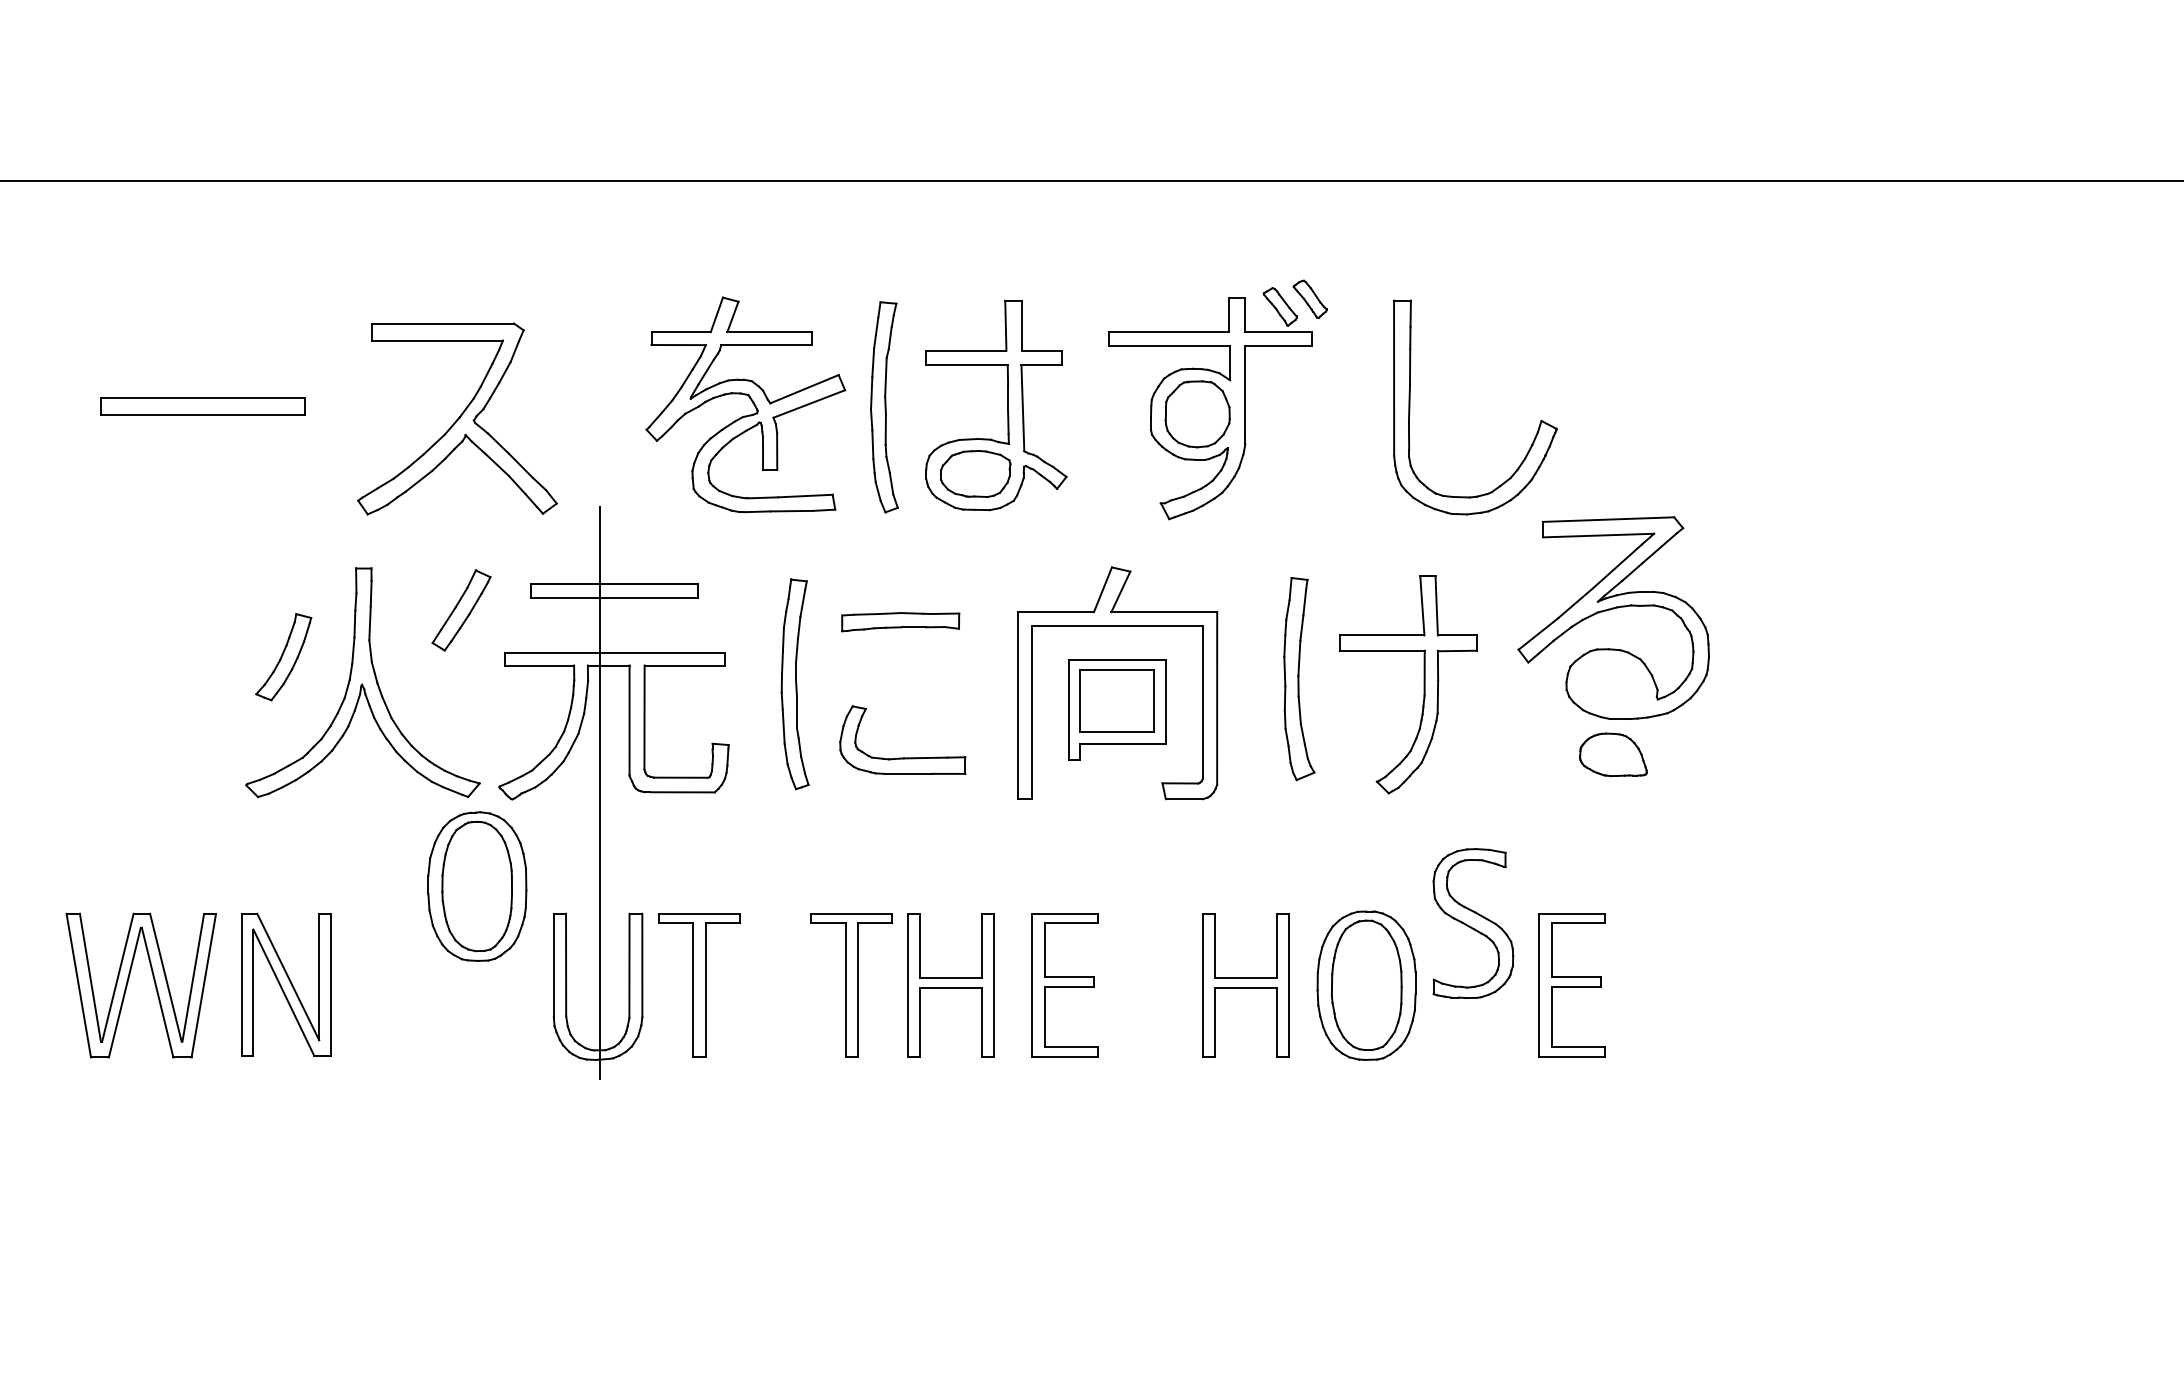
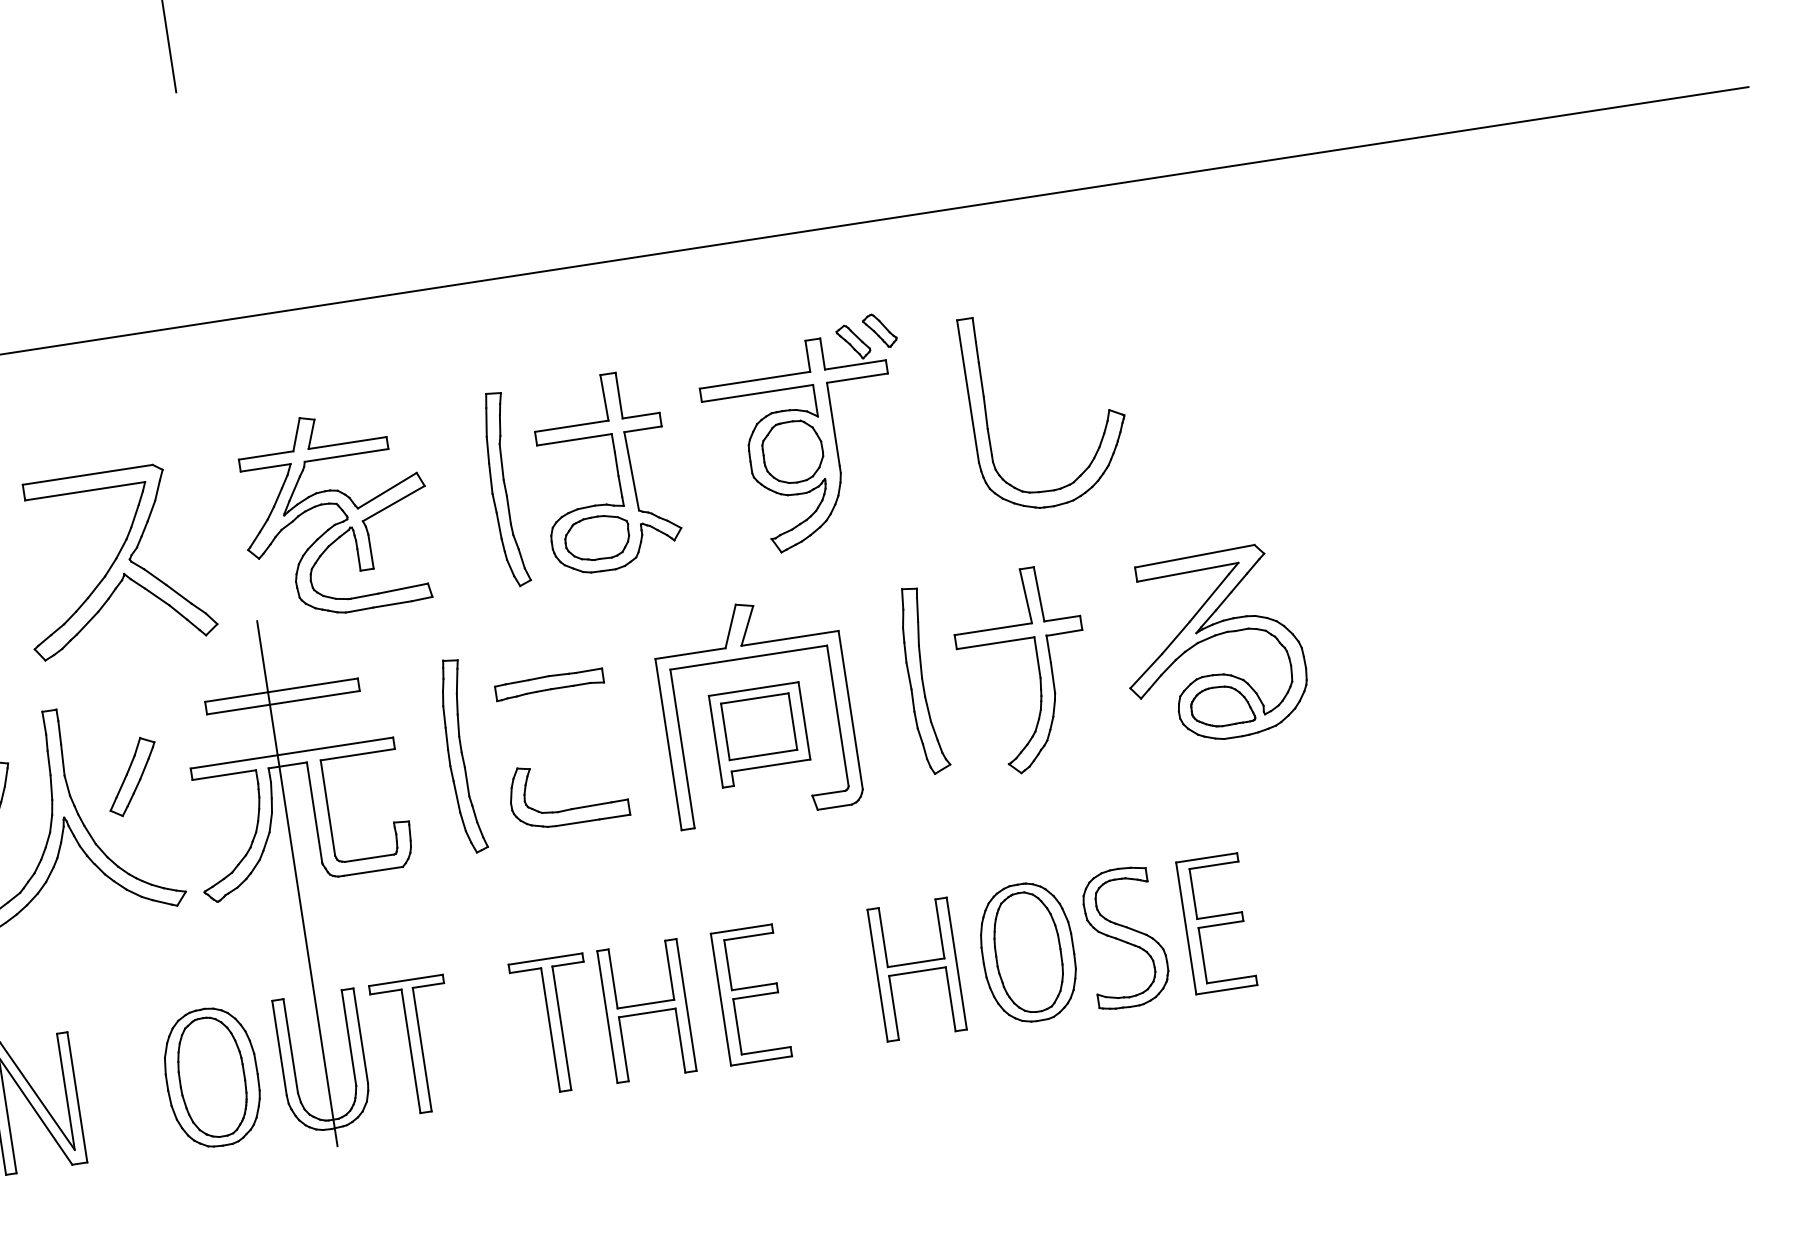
part: (750, 400) -> (339, 508), moved
part: (461, 610) -> (132, 776), moved
part: (1610, 610) -> (1209, 639), moved
part: (477, 886) -> (212, 1077), moved
part: (1473, 923) -> (1126, 937), moved

